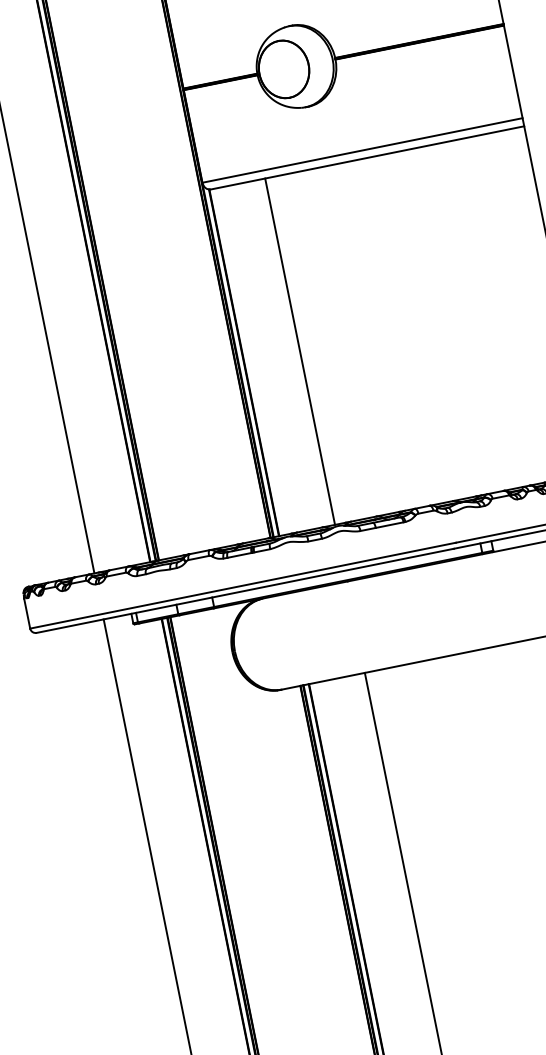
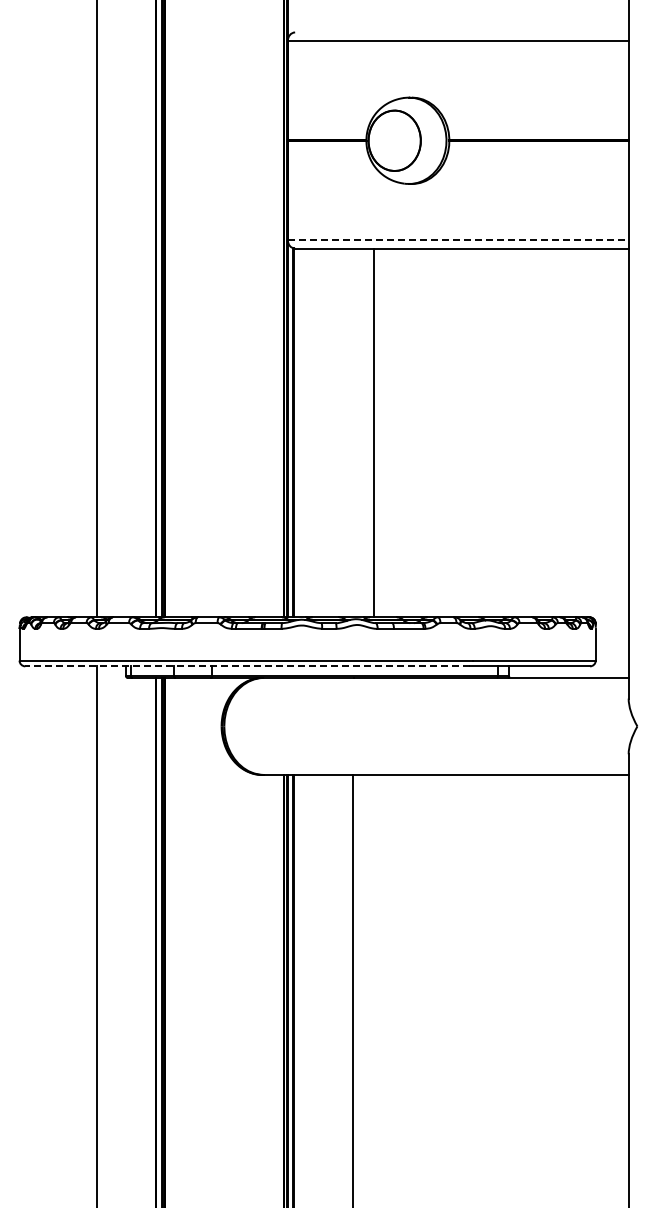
line: (362, 150) -> (458, 239), solid -> dashed
line: (299, 351) -> (373, 432), moved
line: (244, 591) -> (246, 666), solid -> dashed

